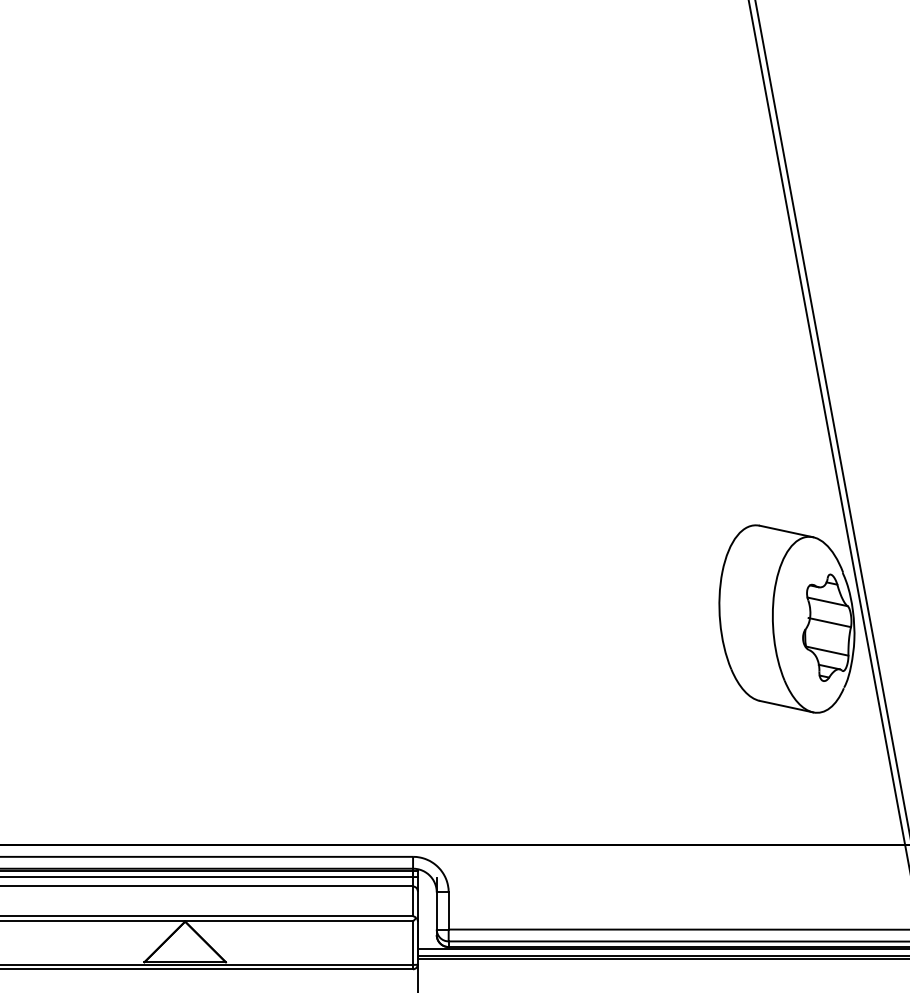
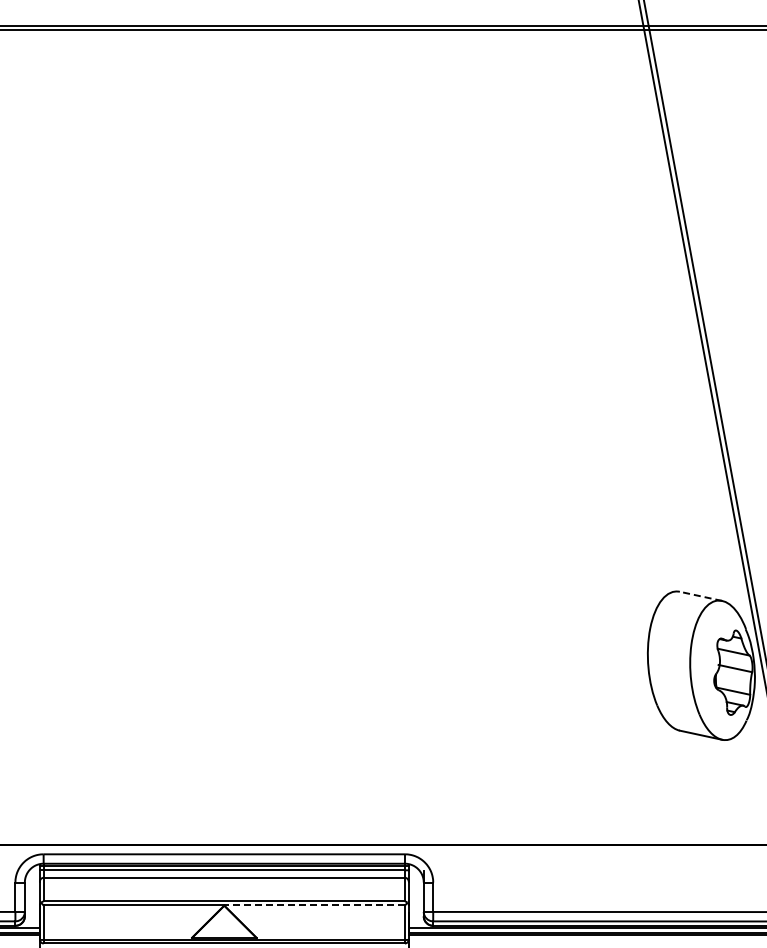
line: (787, 531) -> (701, 596), solid -> dashed
line: (298, 921) -> (314, 905), solid -> dashed

